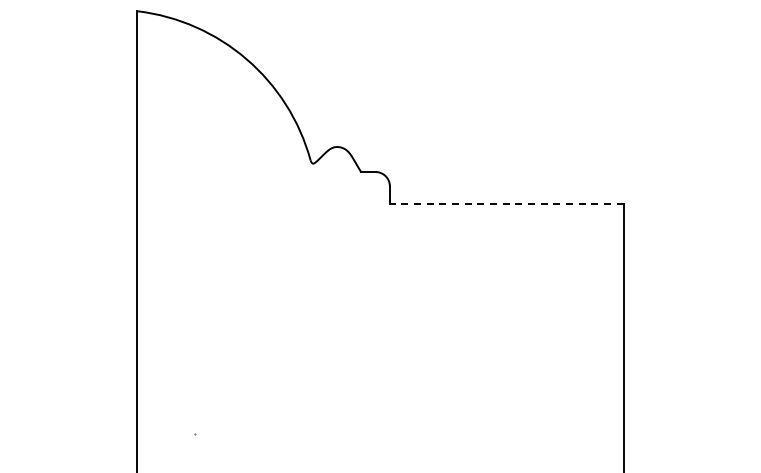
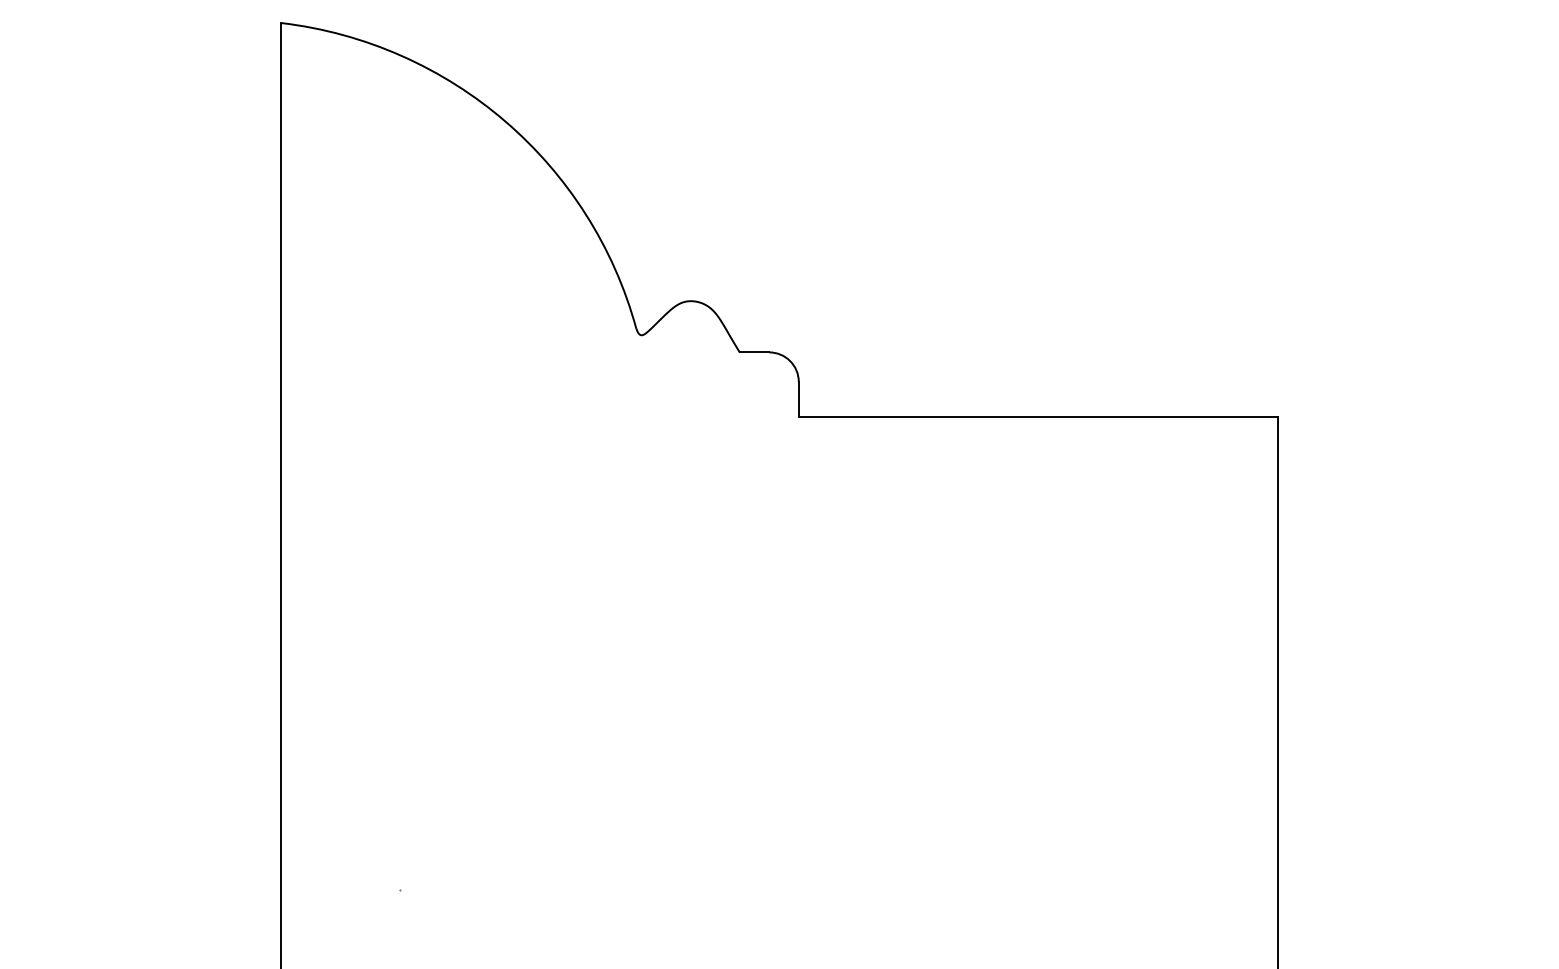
line: (506, 203) -> (1037, 416), dashed -> solid

